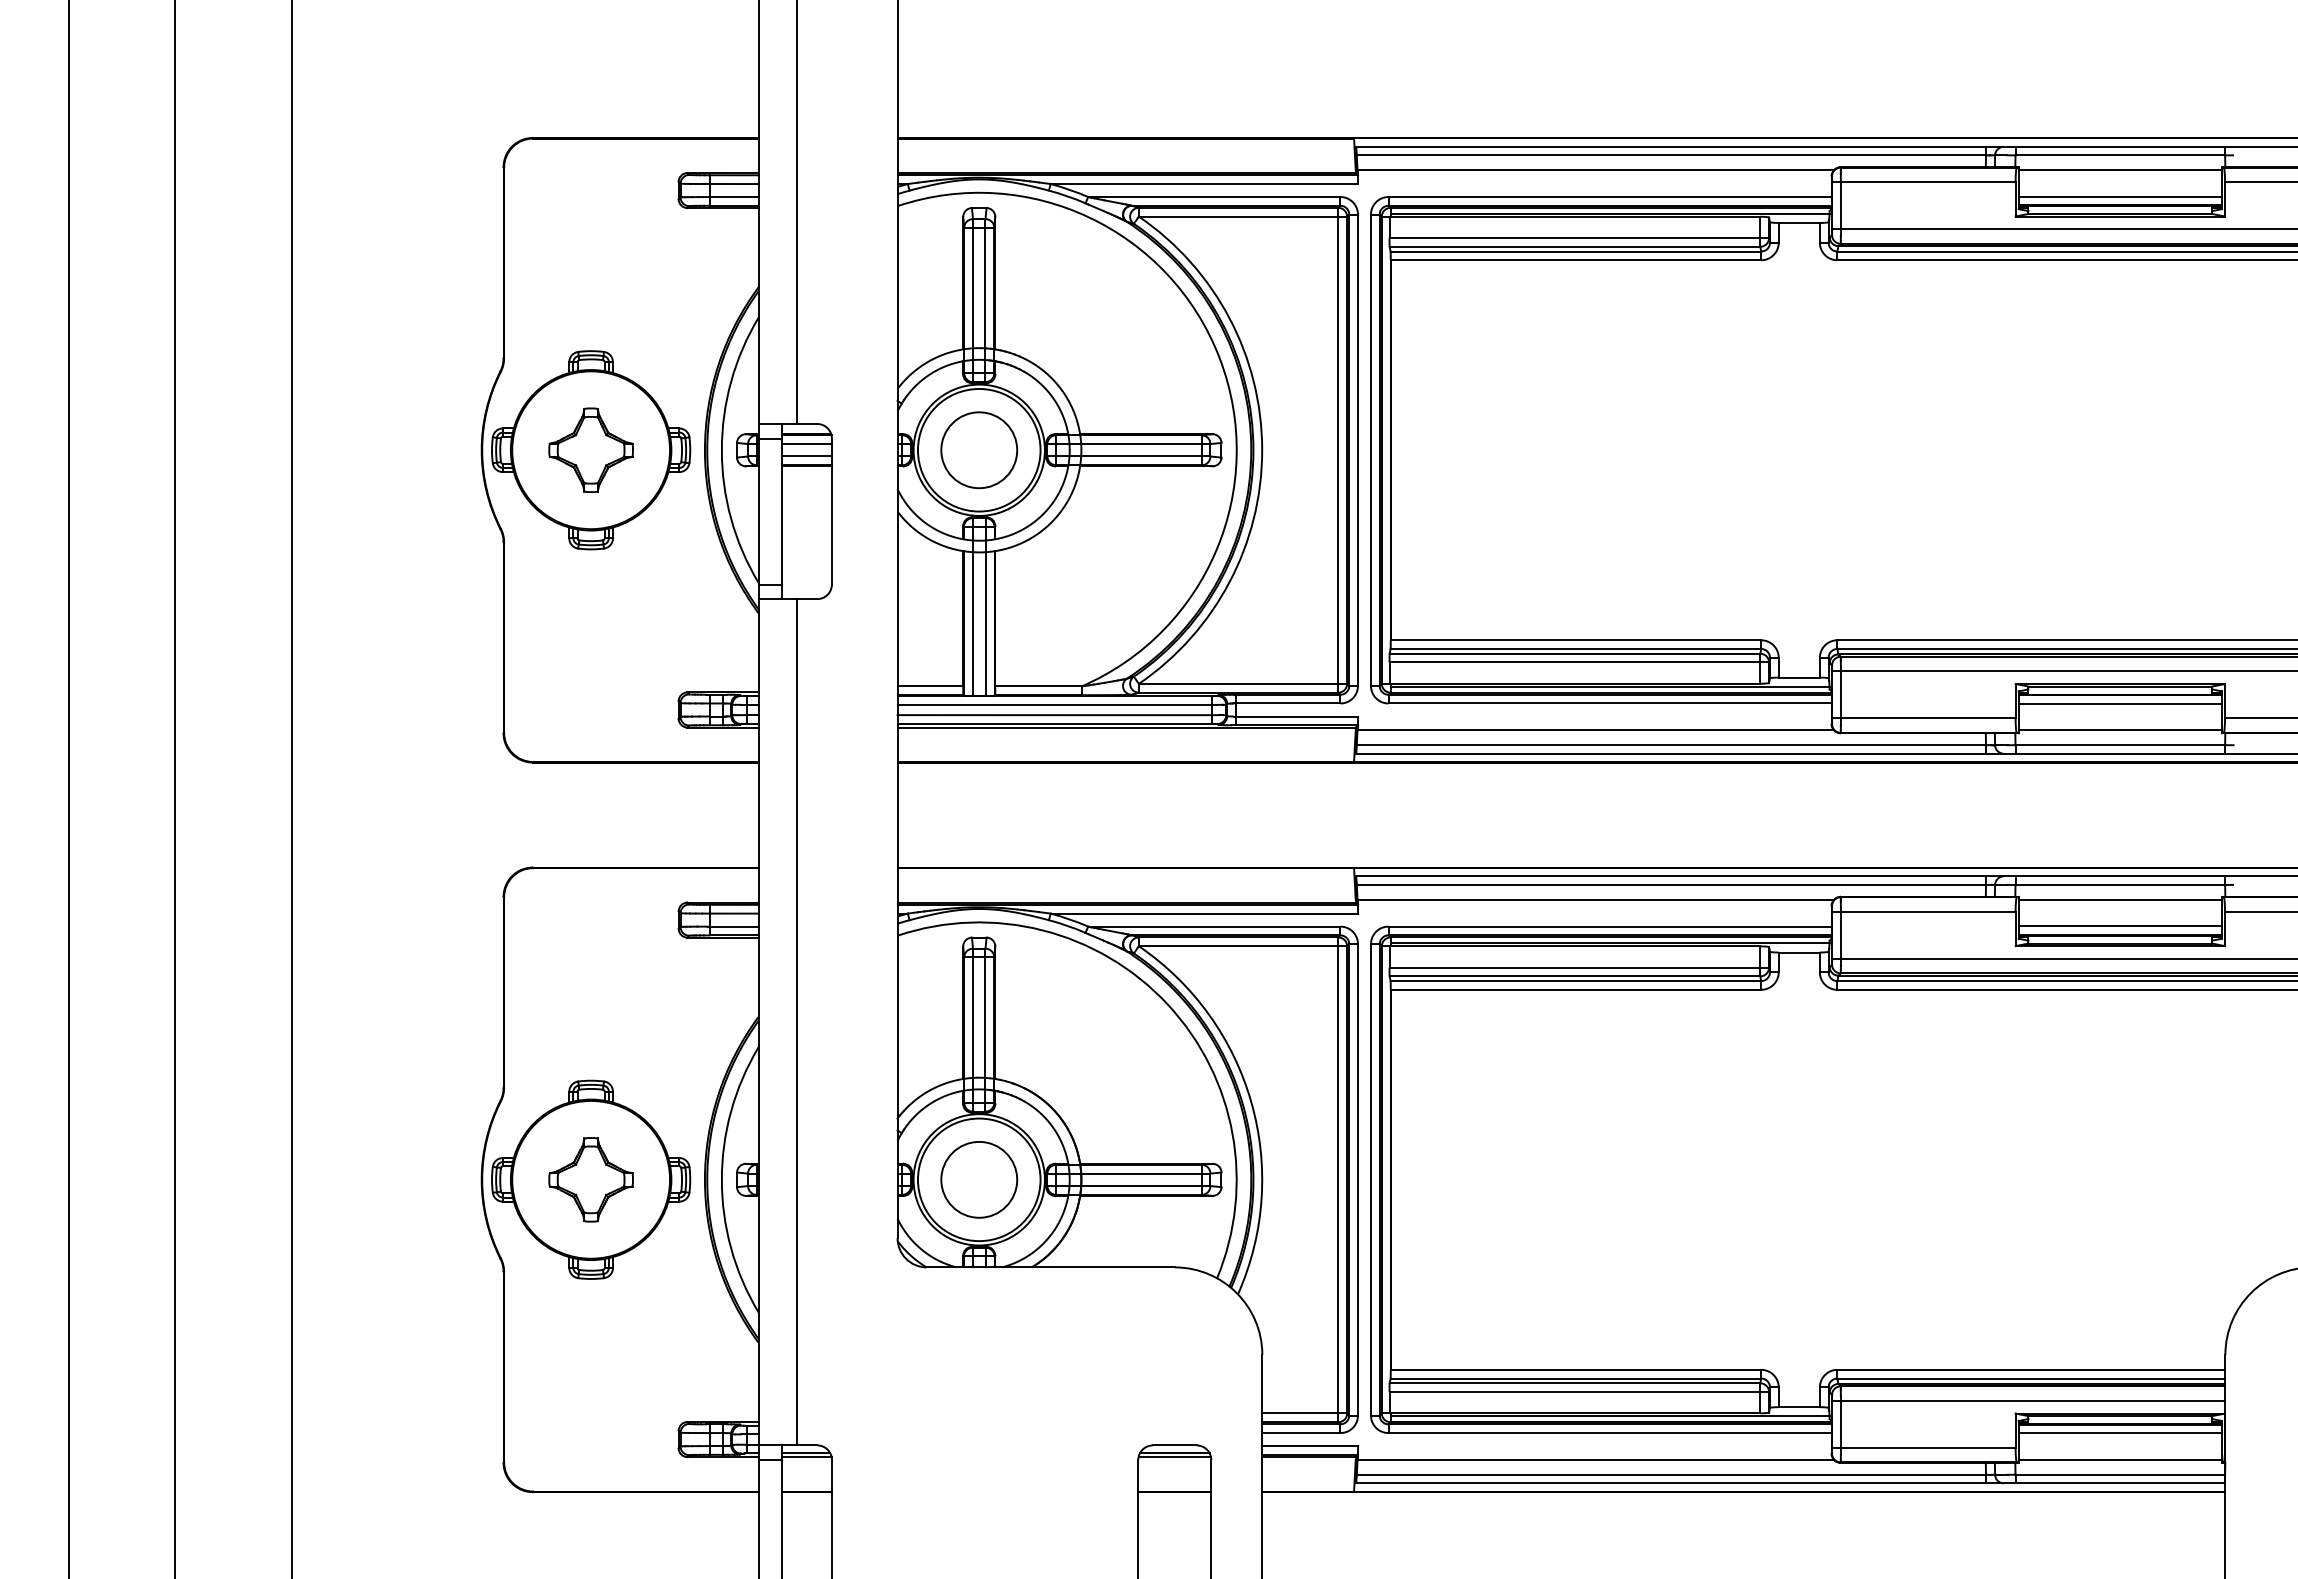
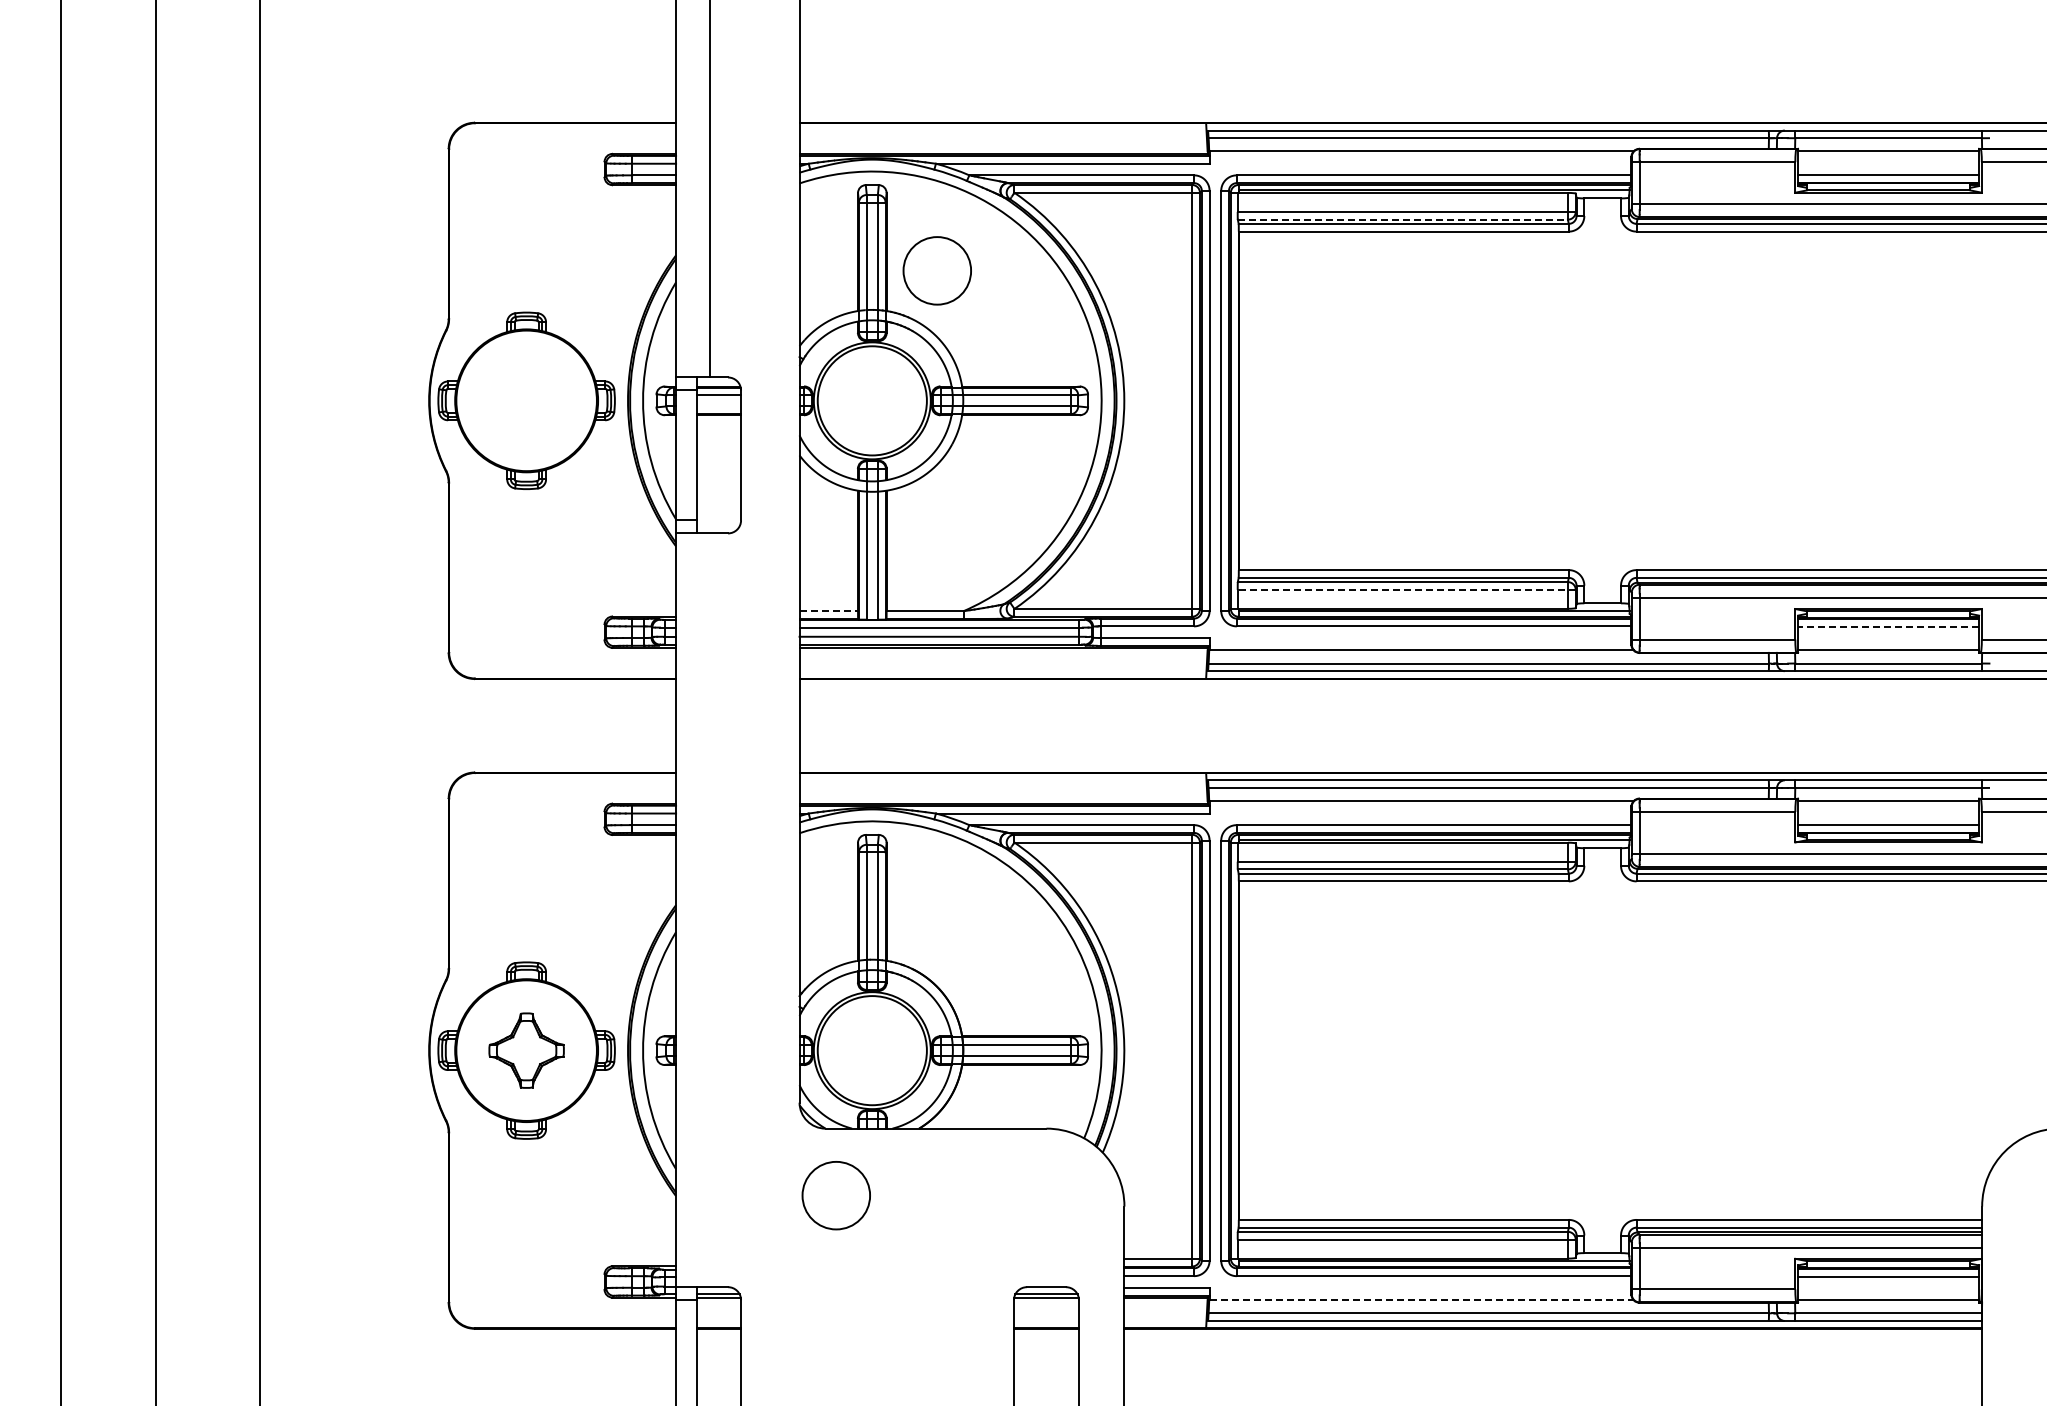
line: (1575, 246) -> (1403, 219), solid -> dashed
part: (590, 449) -> (526, 400), removed
circle: (978, 449) -> (936, 270), moved
line: (806, 456) -> (718, 406), removed
line: (1579, 662) -> (1406, 589), solid -> dashed
line: (931, 686) -> (829, 611), solid -> dashed
line: (2120, 703) -> (1888, 626), solid -> dashed
line: (796, 1022) -> (709, 910), removed
circle: (978, 1179) -> (835, 1195), moved
line: (1595, 1460) -> (1421, 1300), solid -> dashed

